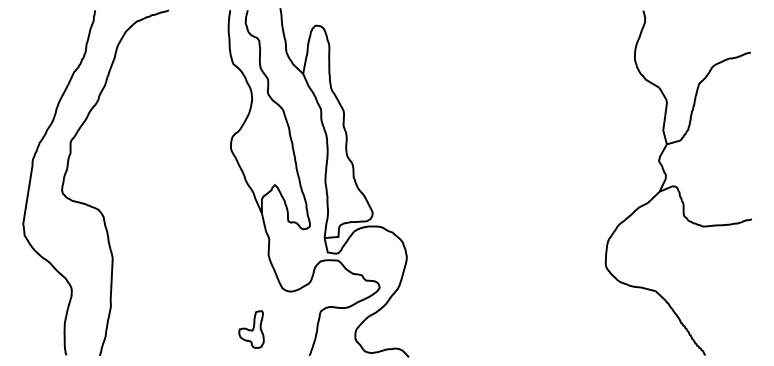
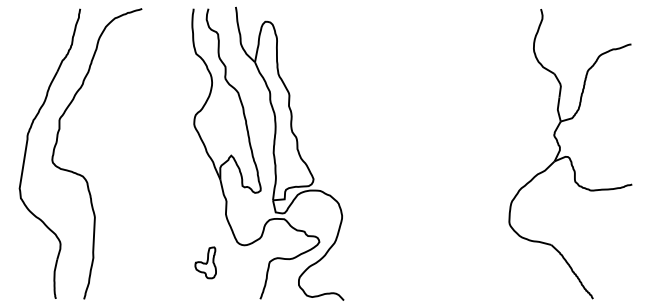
part: (251, 329) -> (205, 262), moved

